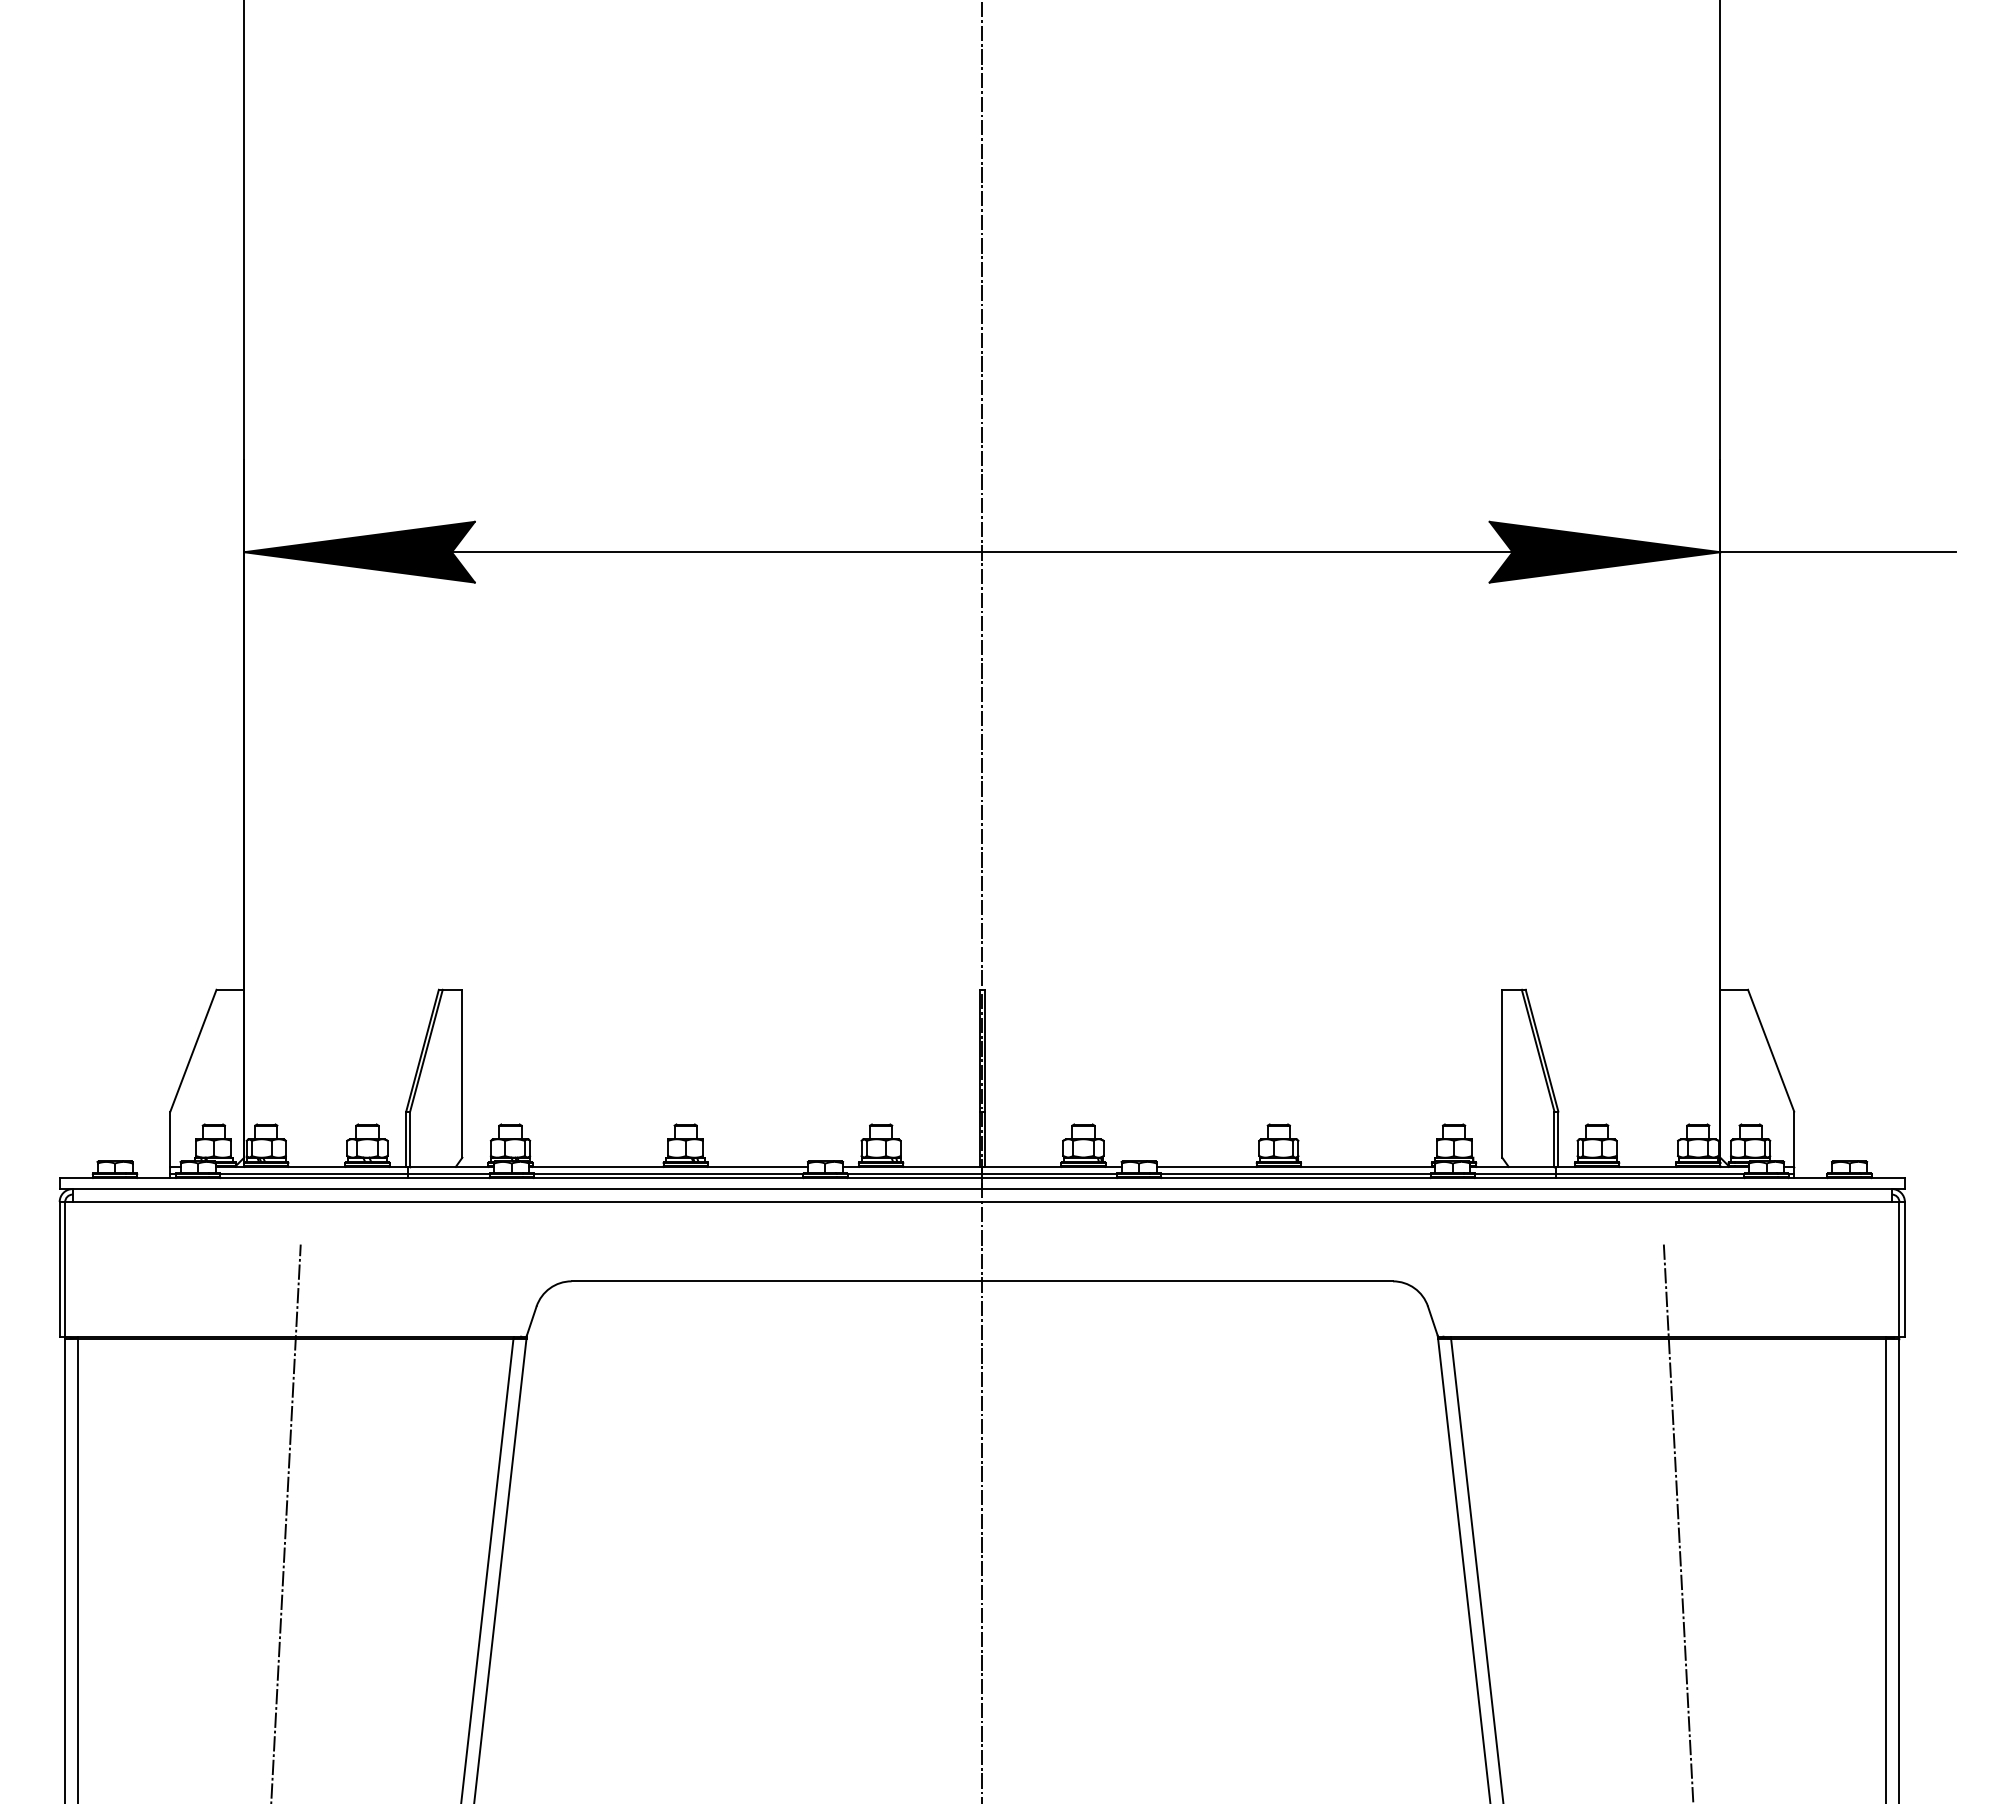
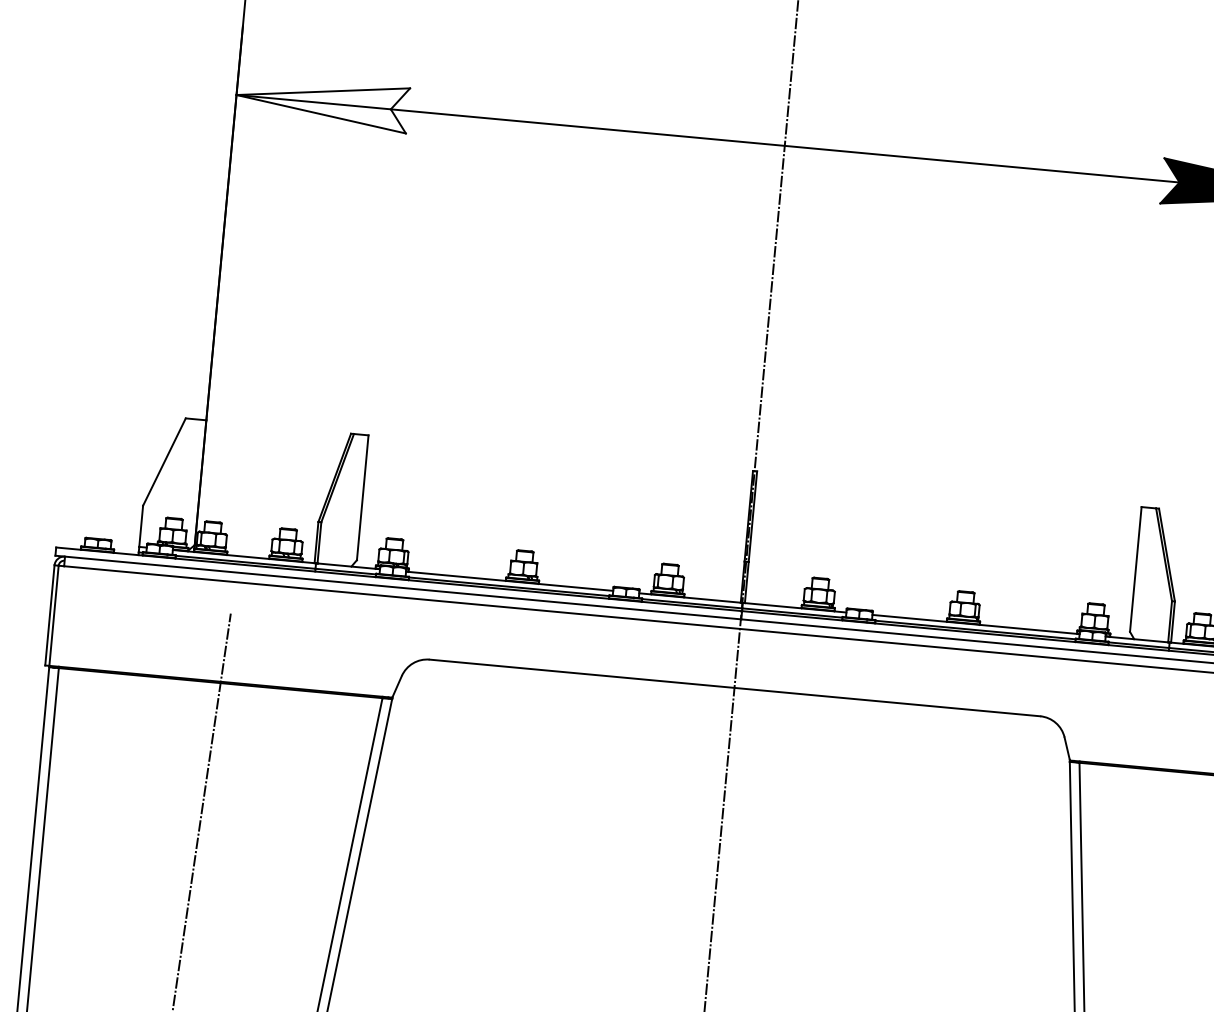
fill: (359, 551) -> (322, 102), removed

